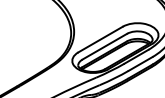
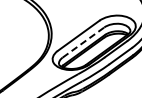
line: (104, 46) -> (83, 42), solid -> dashed

